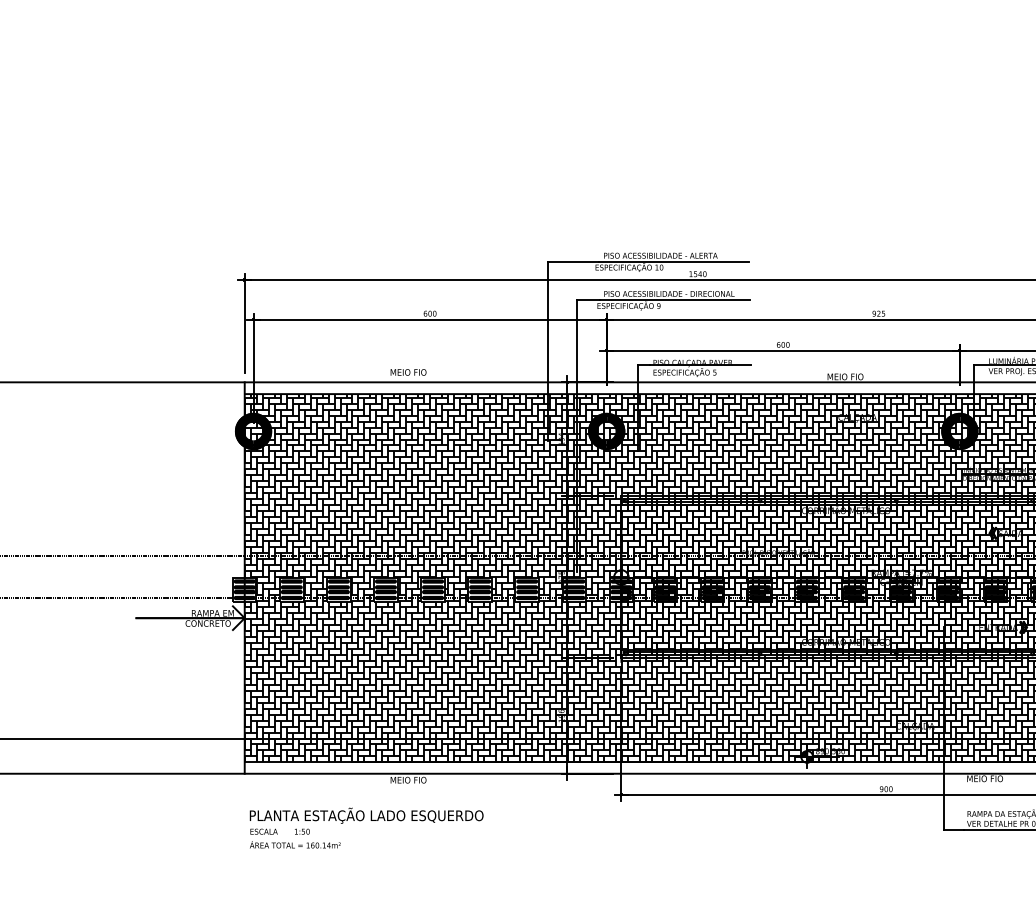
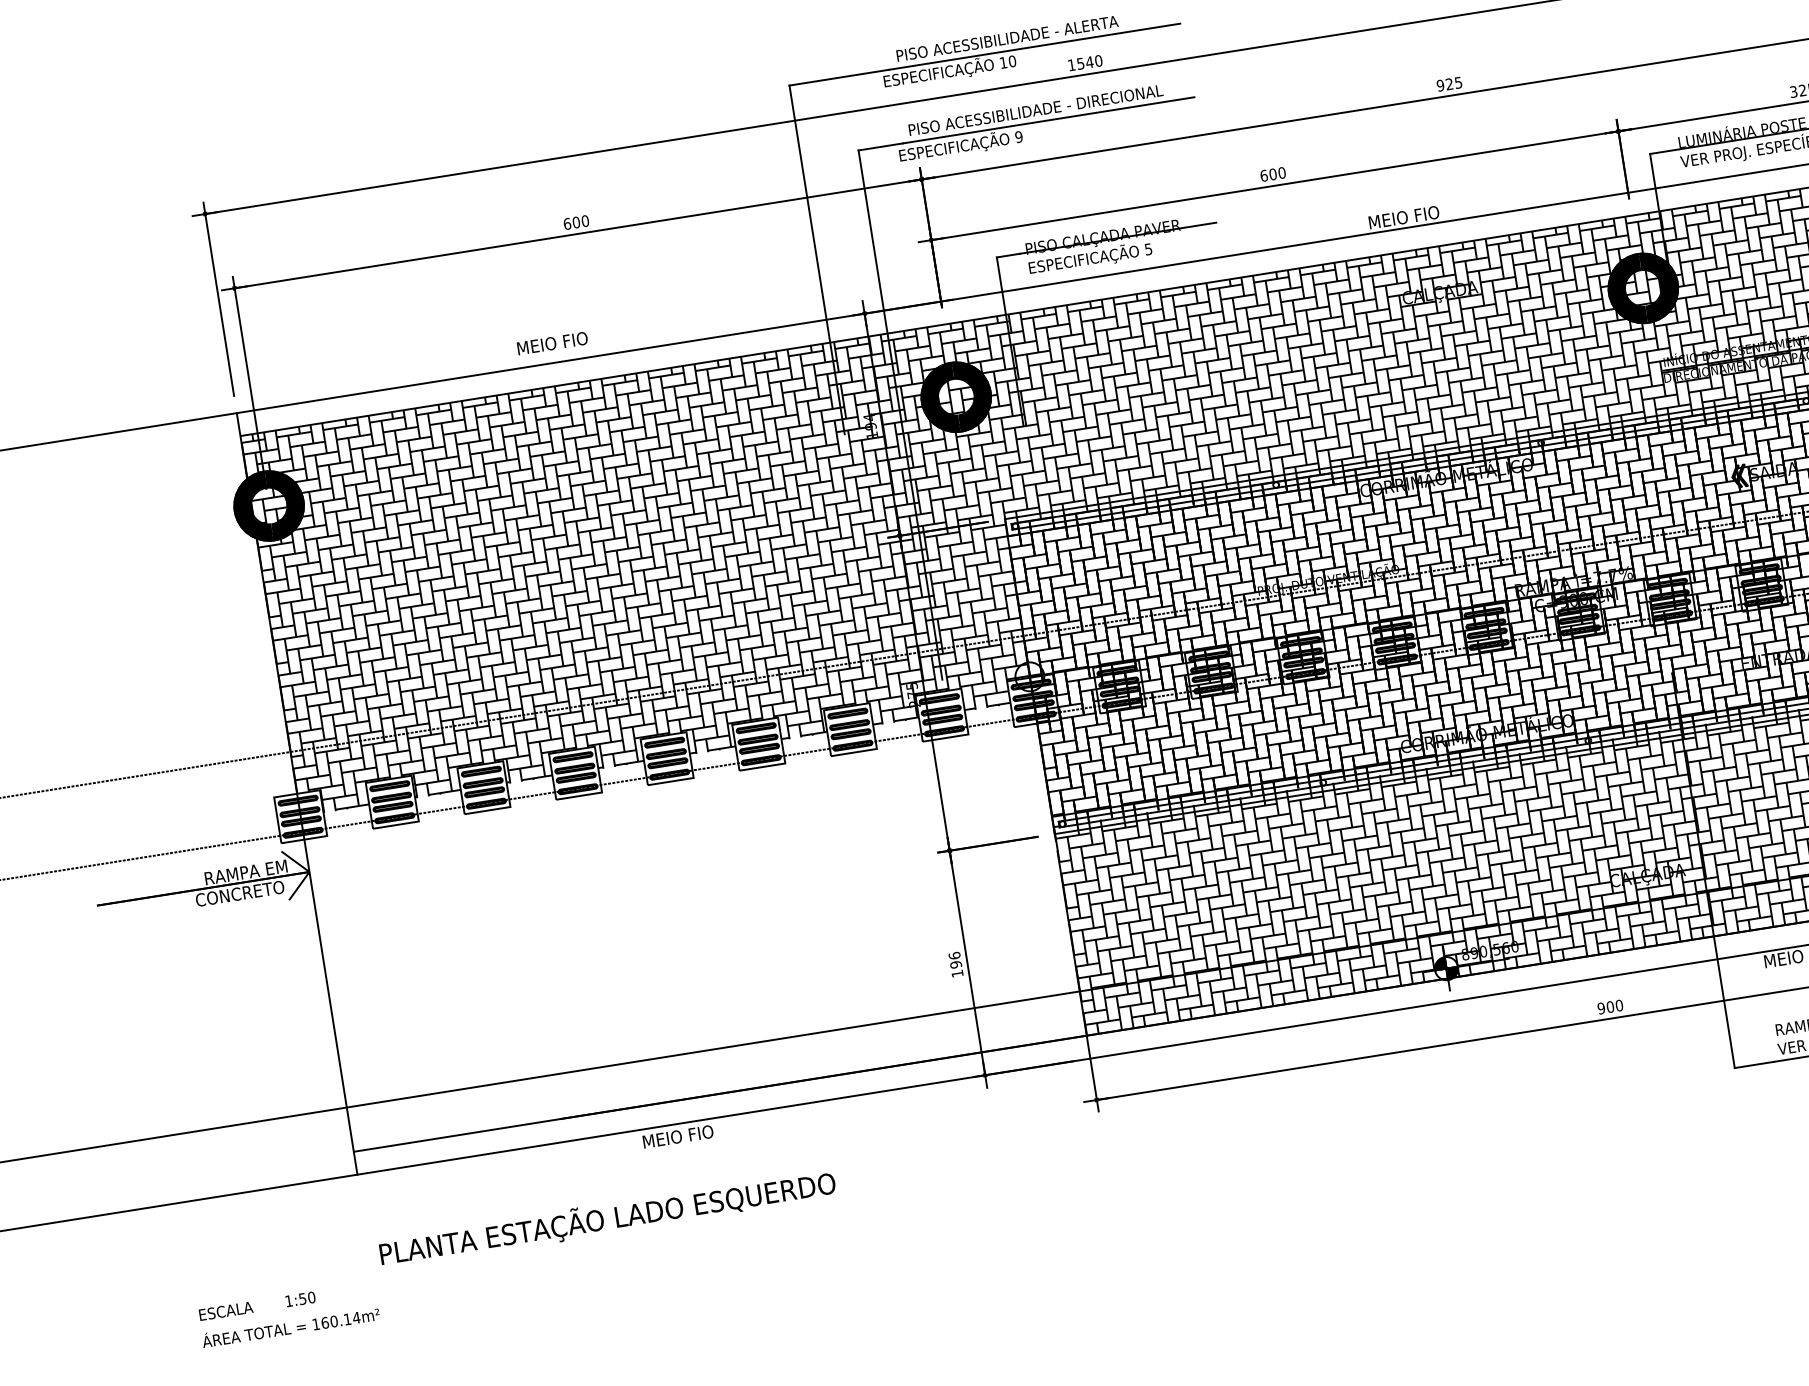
hatch: (432, 675) -> (692, 925), removed
text: (295, 838) -> (289, 1314), moved

